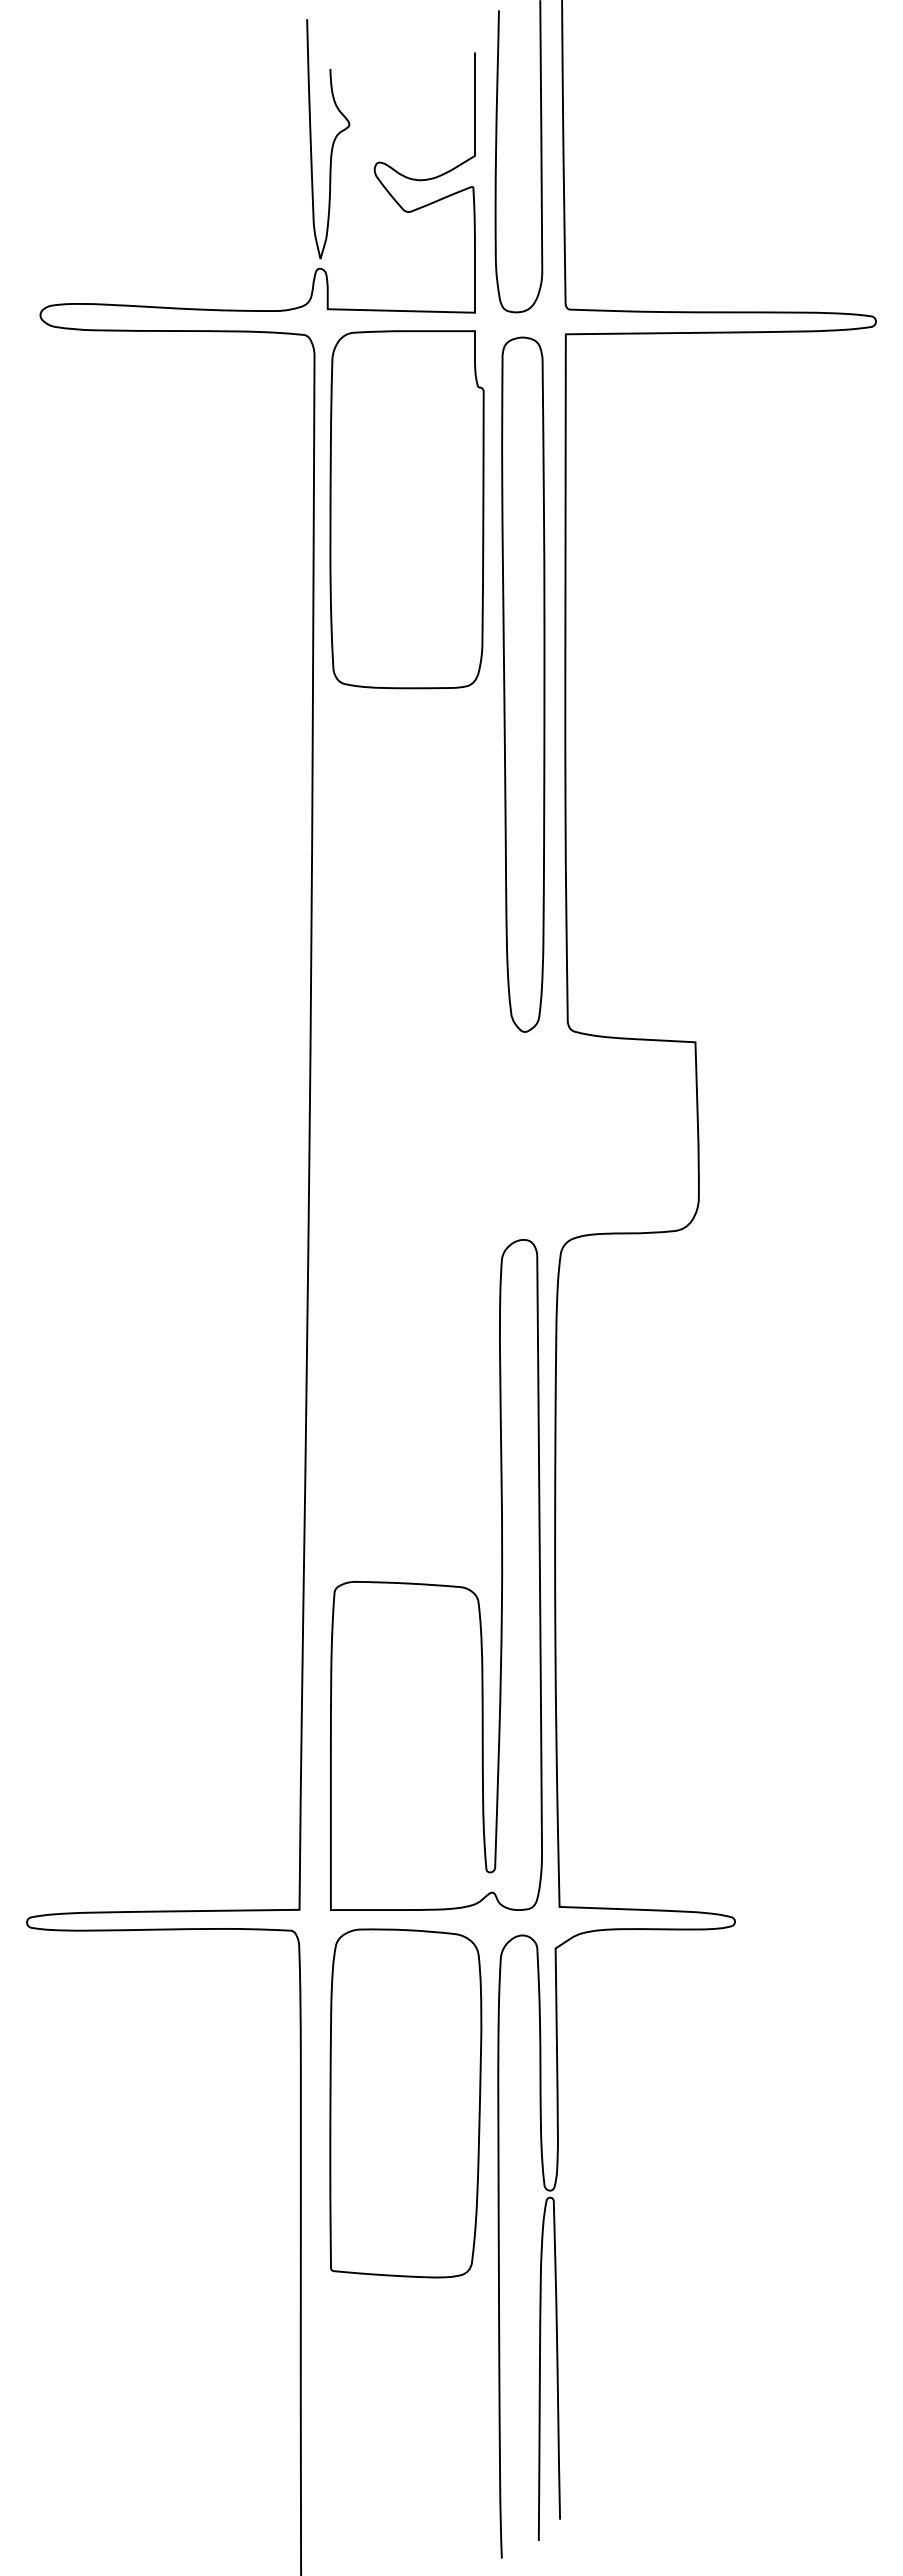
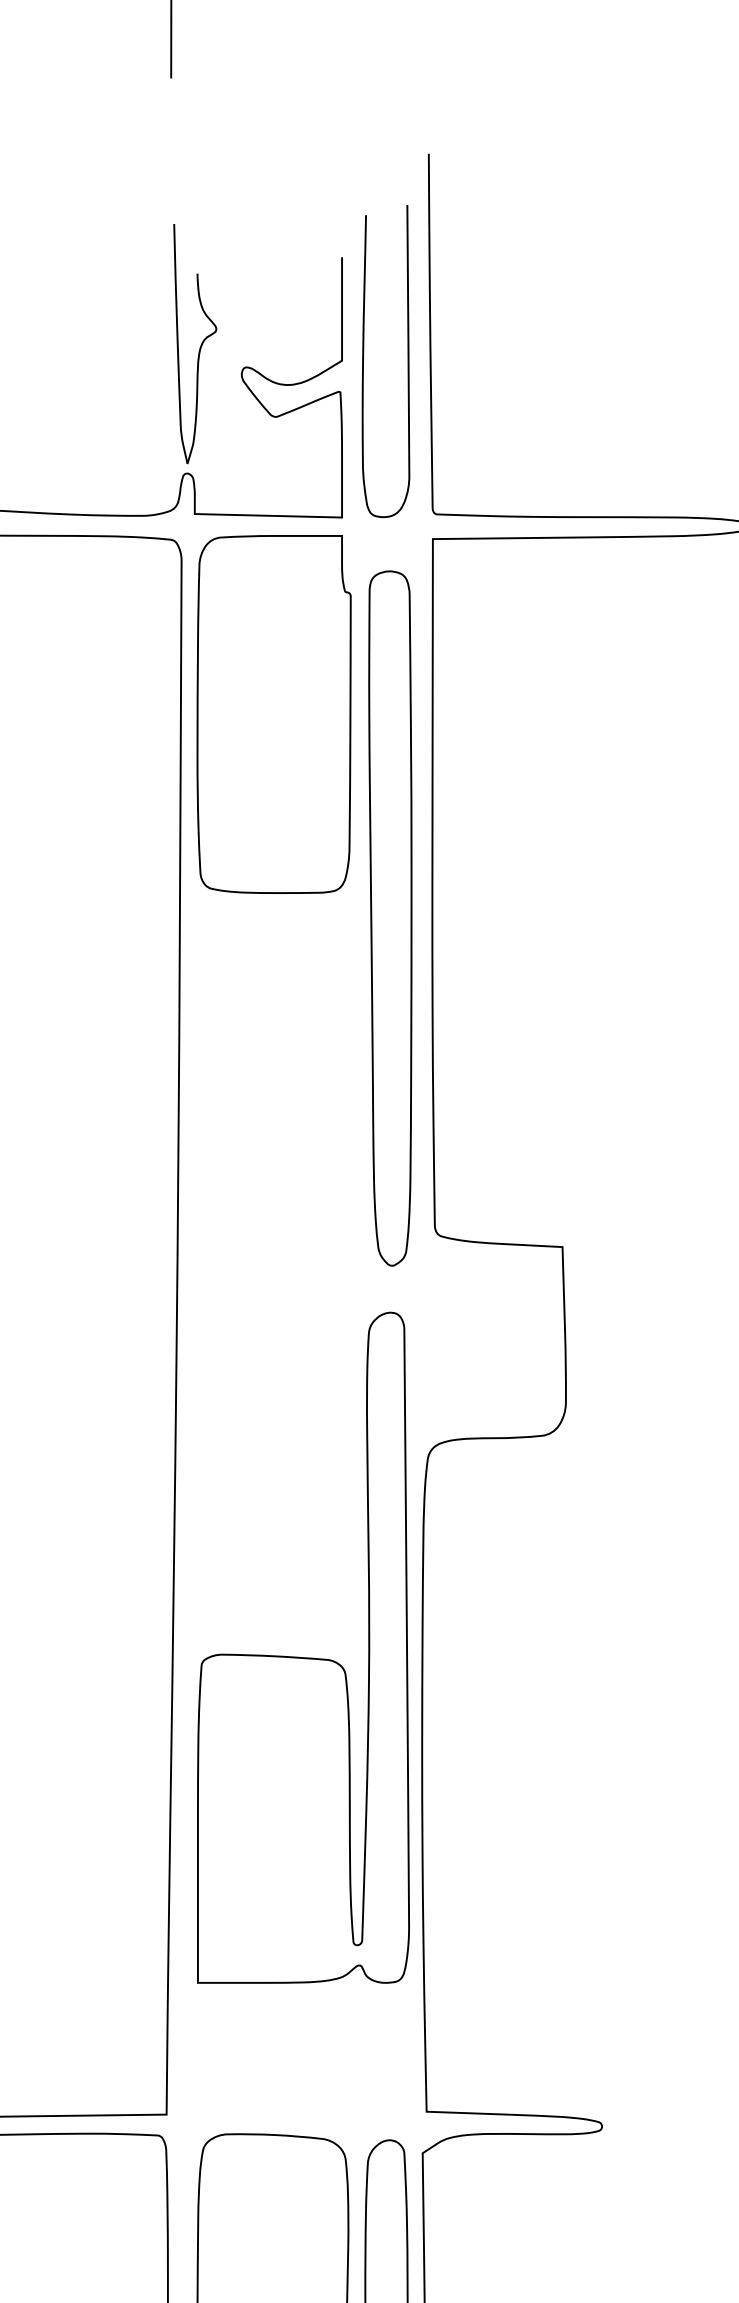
part: (523, 684) -> (390, 918), moved
part: (436, 1584) -> (303, 1657), moved

